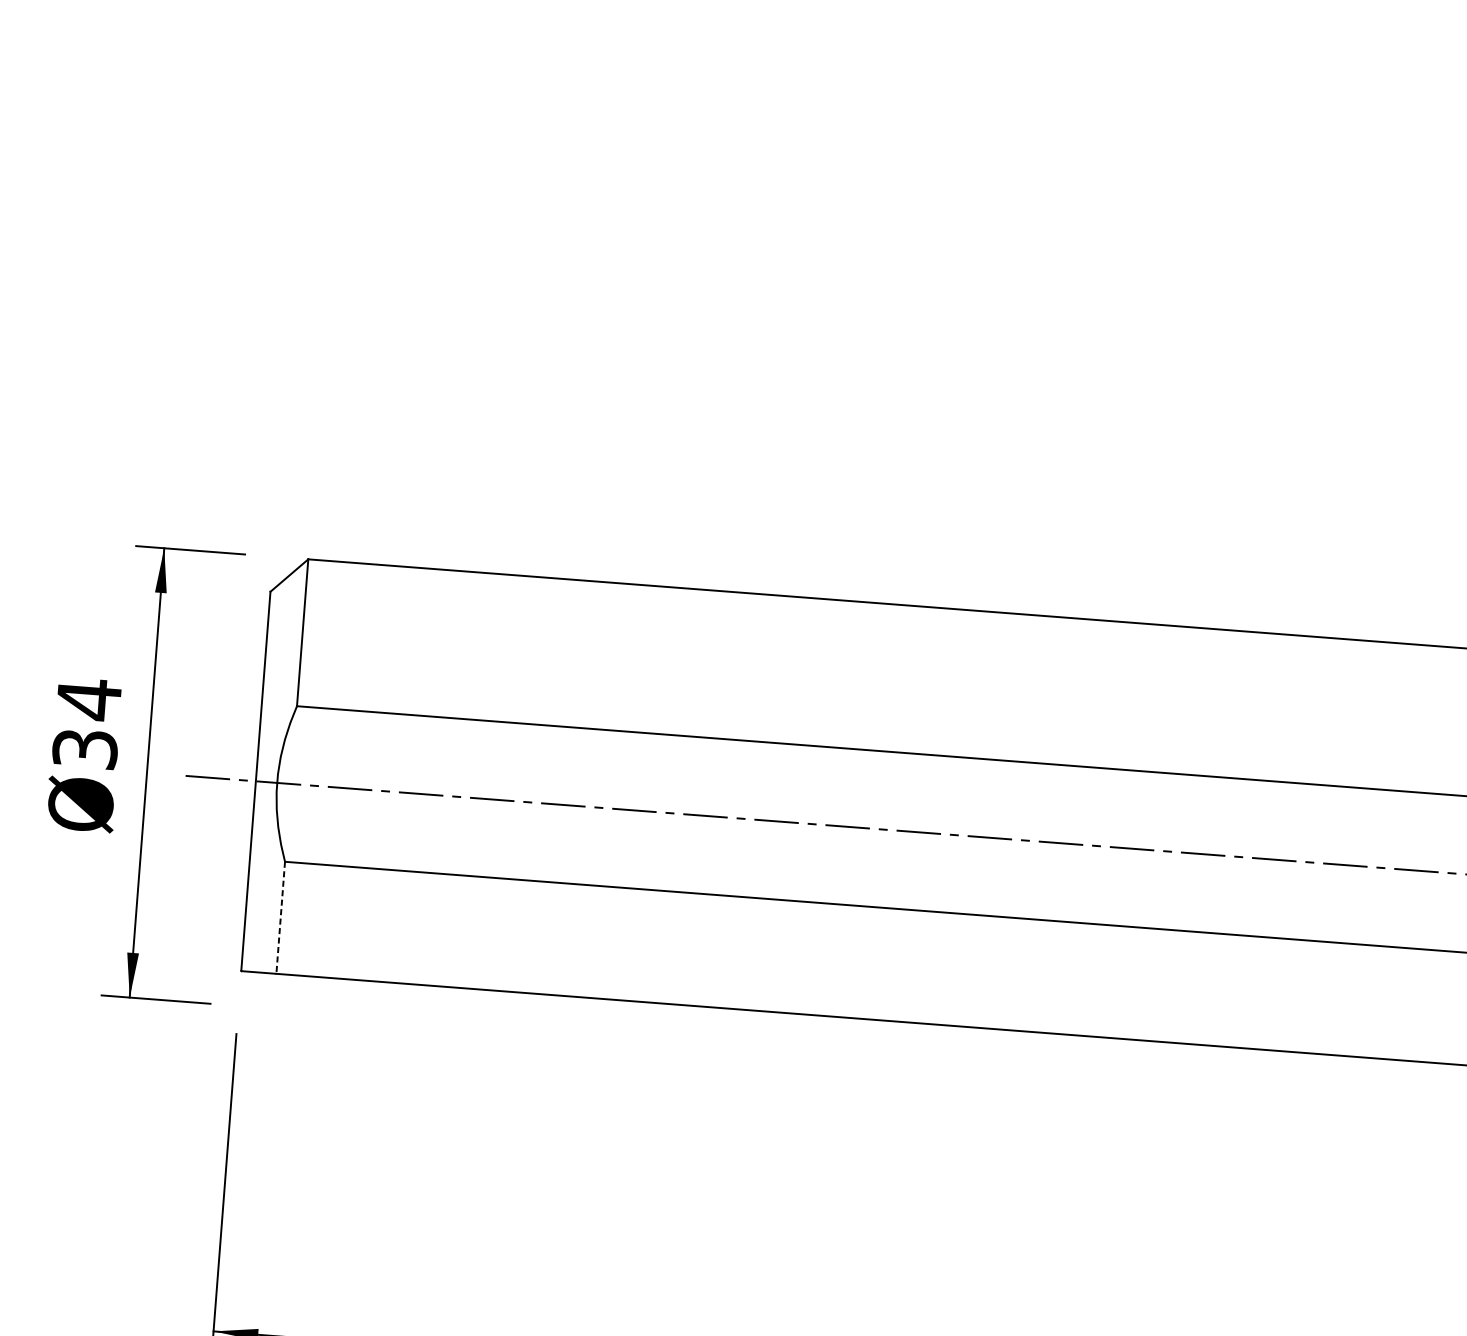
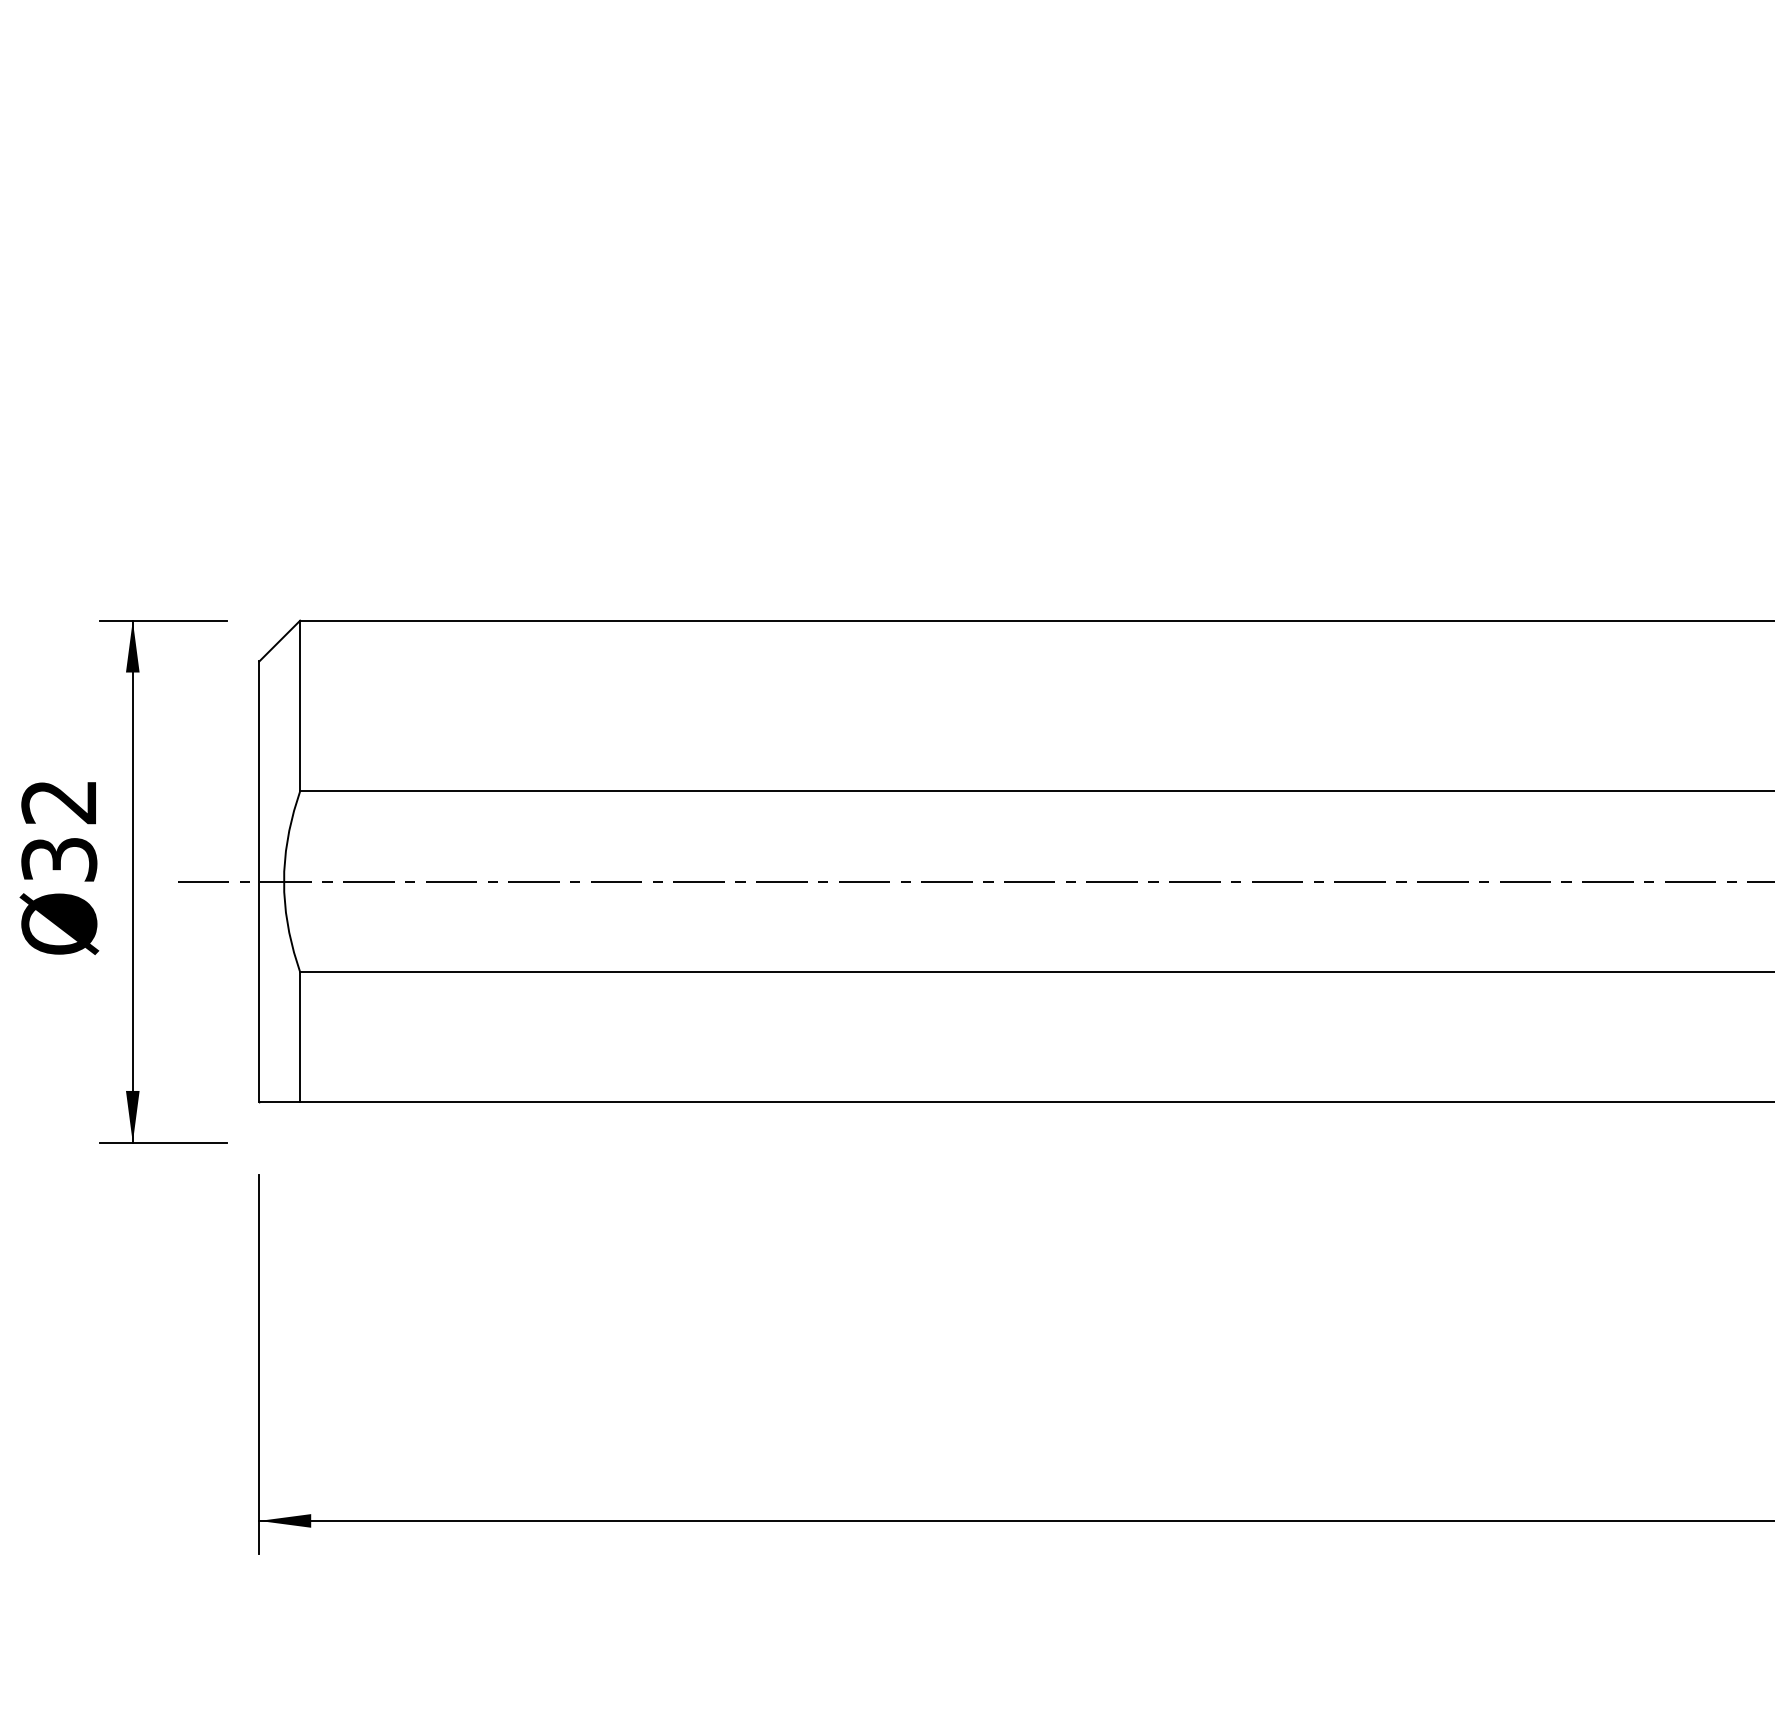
text: (88, 699) -> (58, 802), Ø34 -> Ø32
line: (281, 918) -> (300, 1037), dashed -> solid

